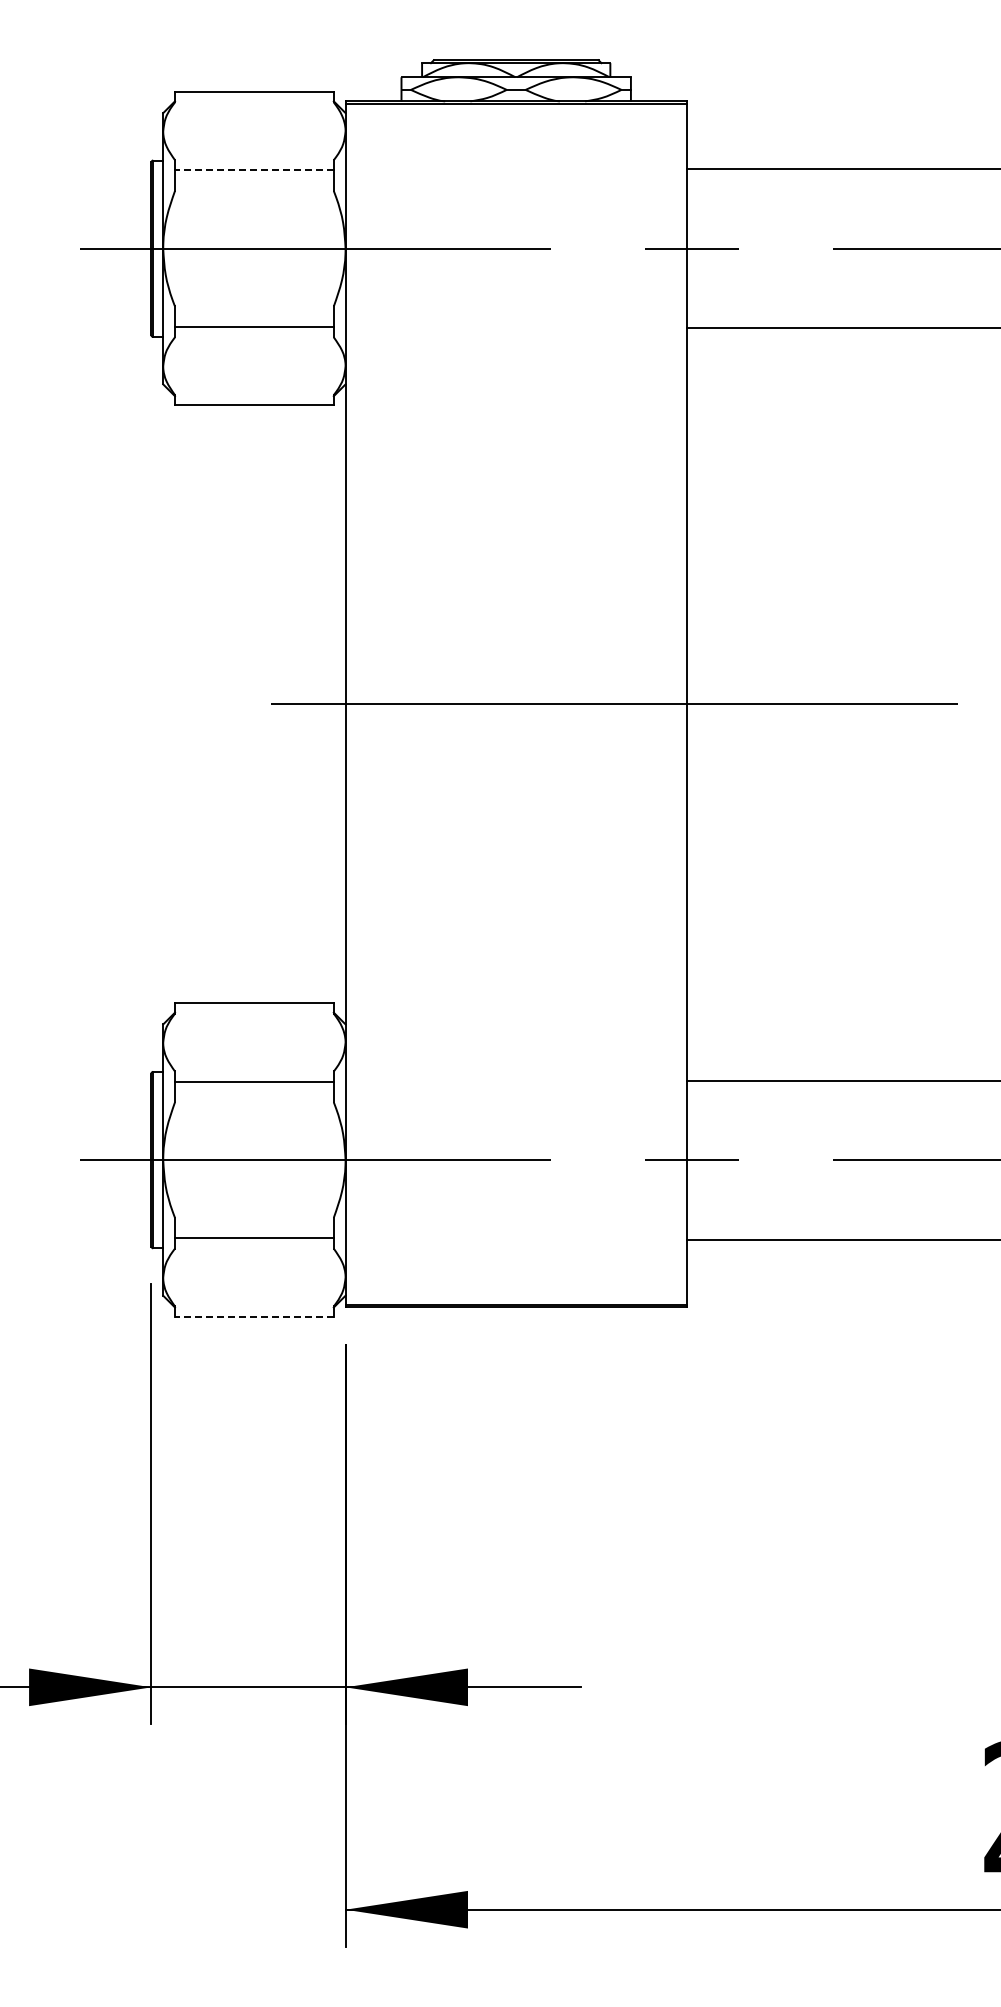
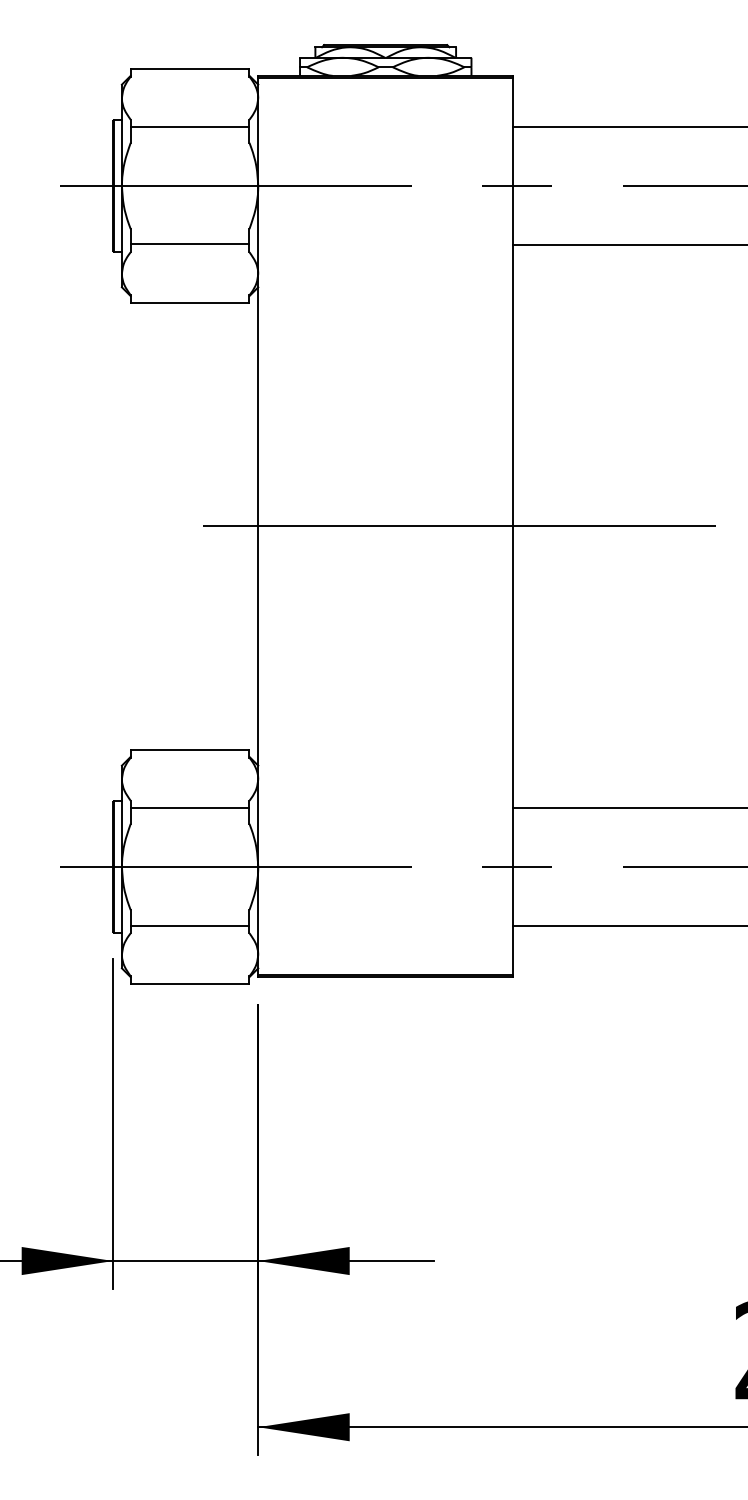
line: (253, 170) -> (189, 127), dashed -> solid
line: (253, 1316) -> (189, 983), dashed -> solid

